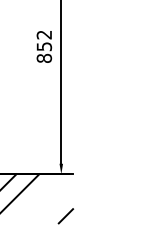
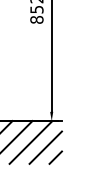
line: (37, 198) -> (30, 142), added
line: (54, 204) -> (45, 147), added

